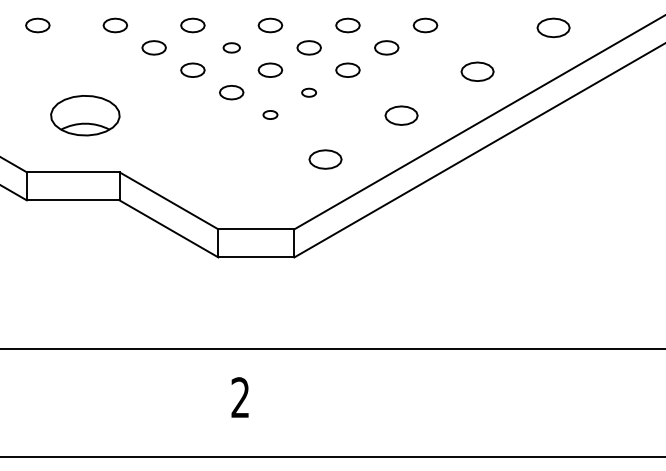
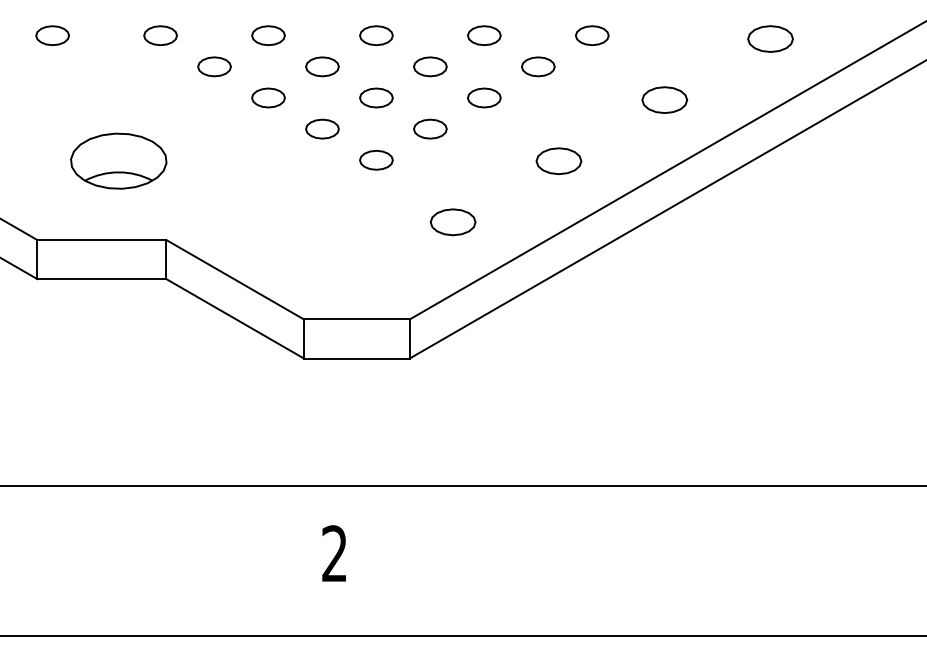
part: (231, 47) -> (322, 66), size x1.43
part: (308, 92) -> (429, 128), size x1.67
part: (270, 114) -> (376, 159), size x1.67

